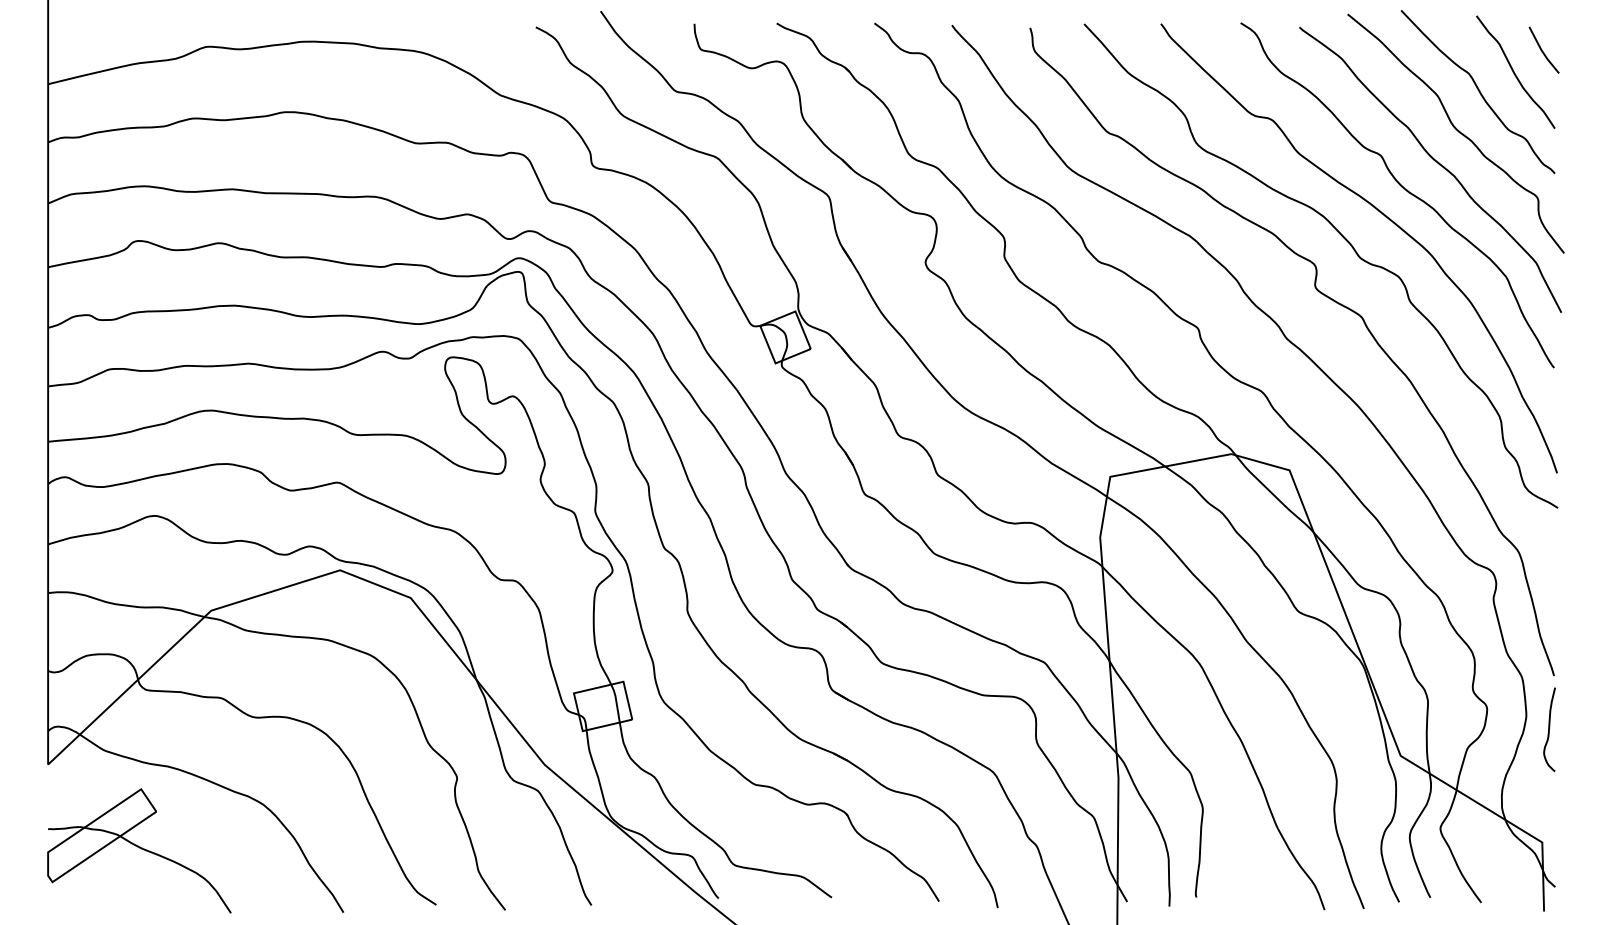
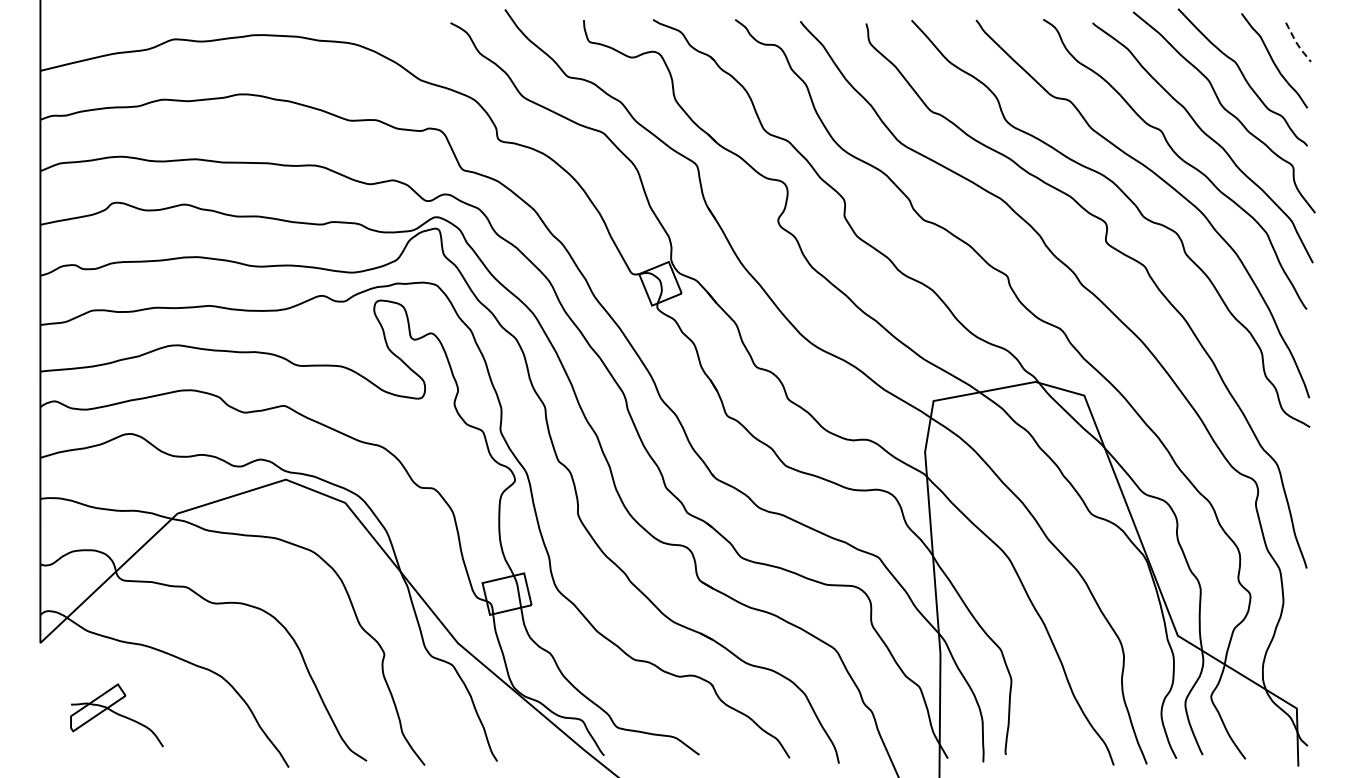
line: (1543, 51) -> (1297, 43), solid -> dashed
curve: (1549, 729) -> (1302, 613), removed
part: (138, 850) -> (116, 715), size x0.6

